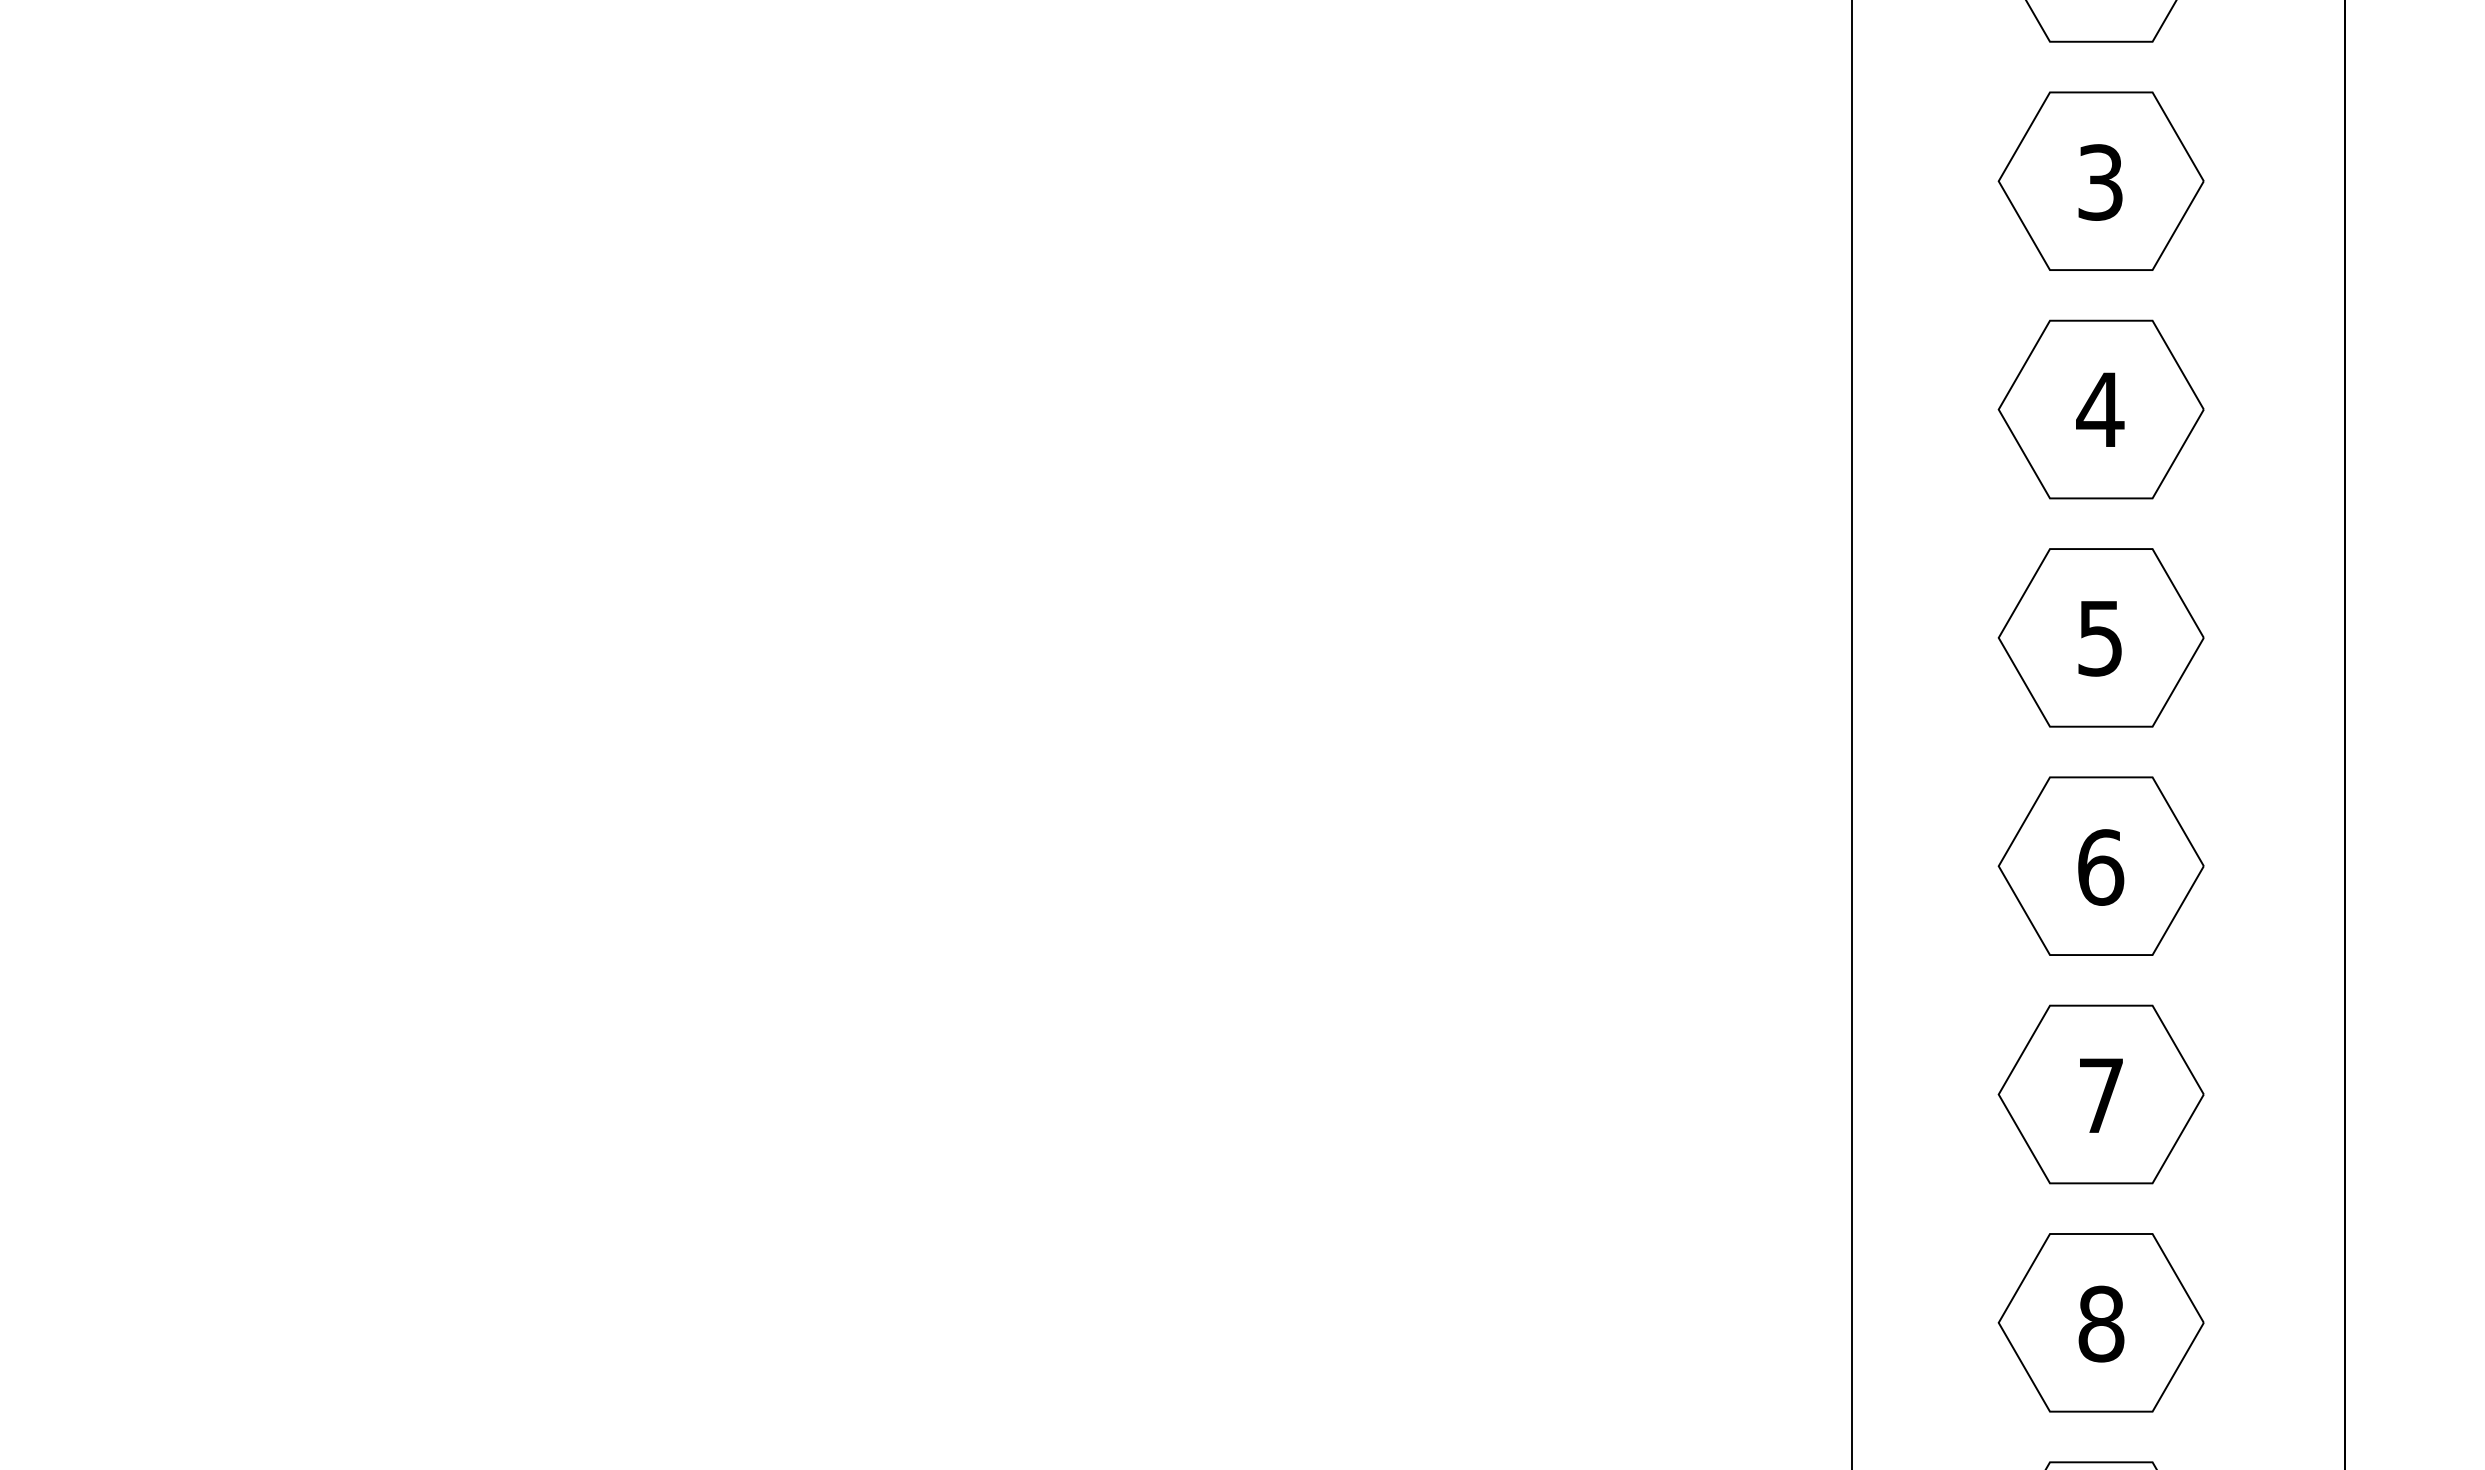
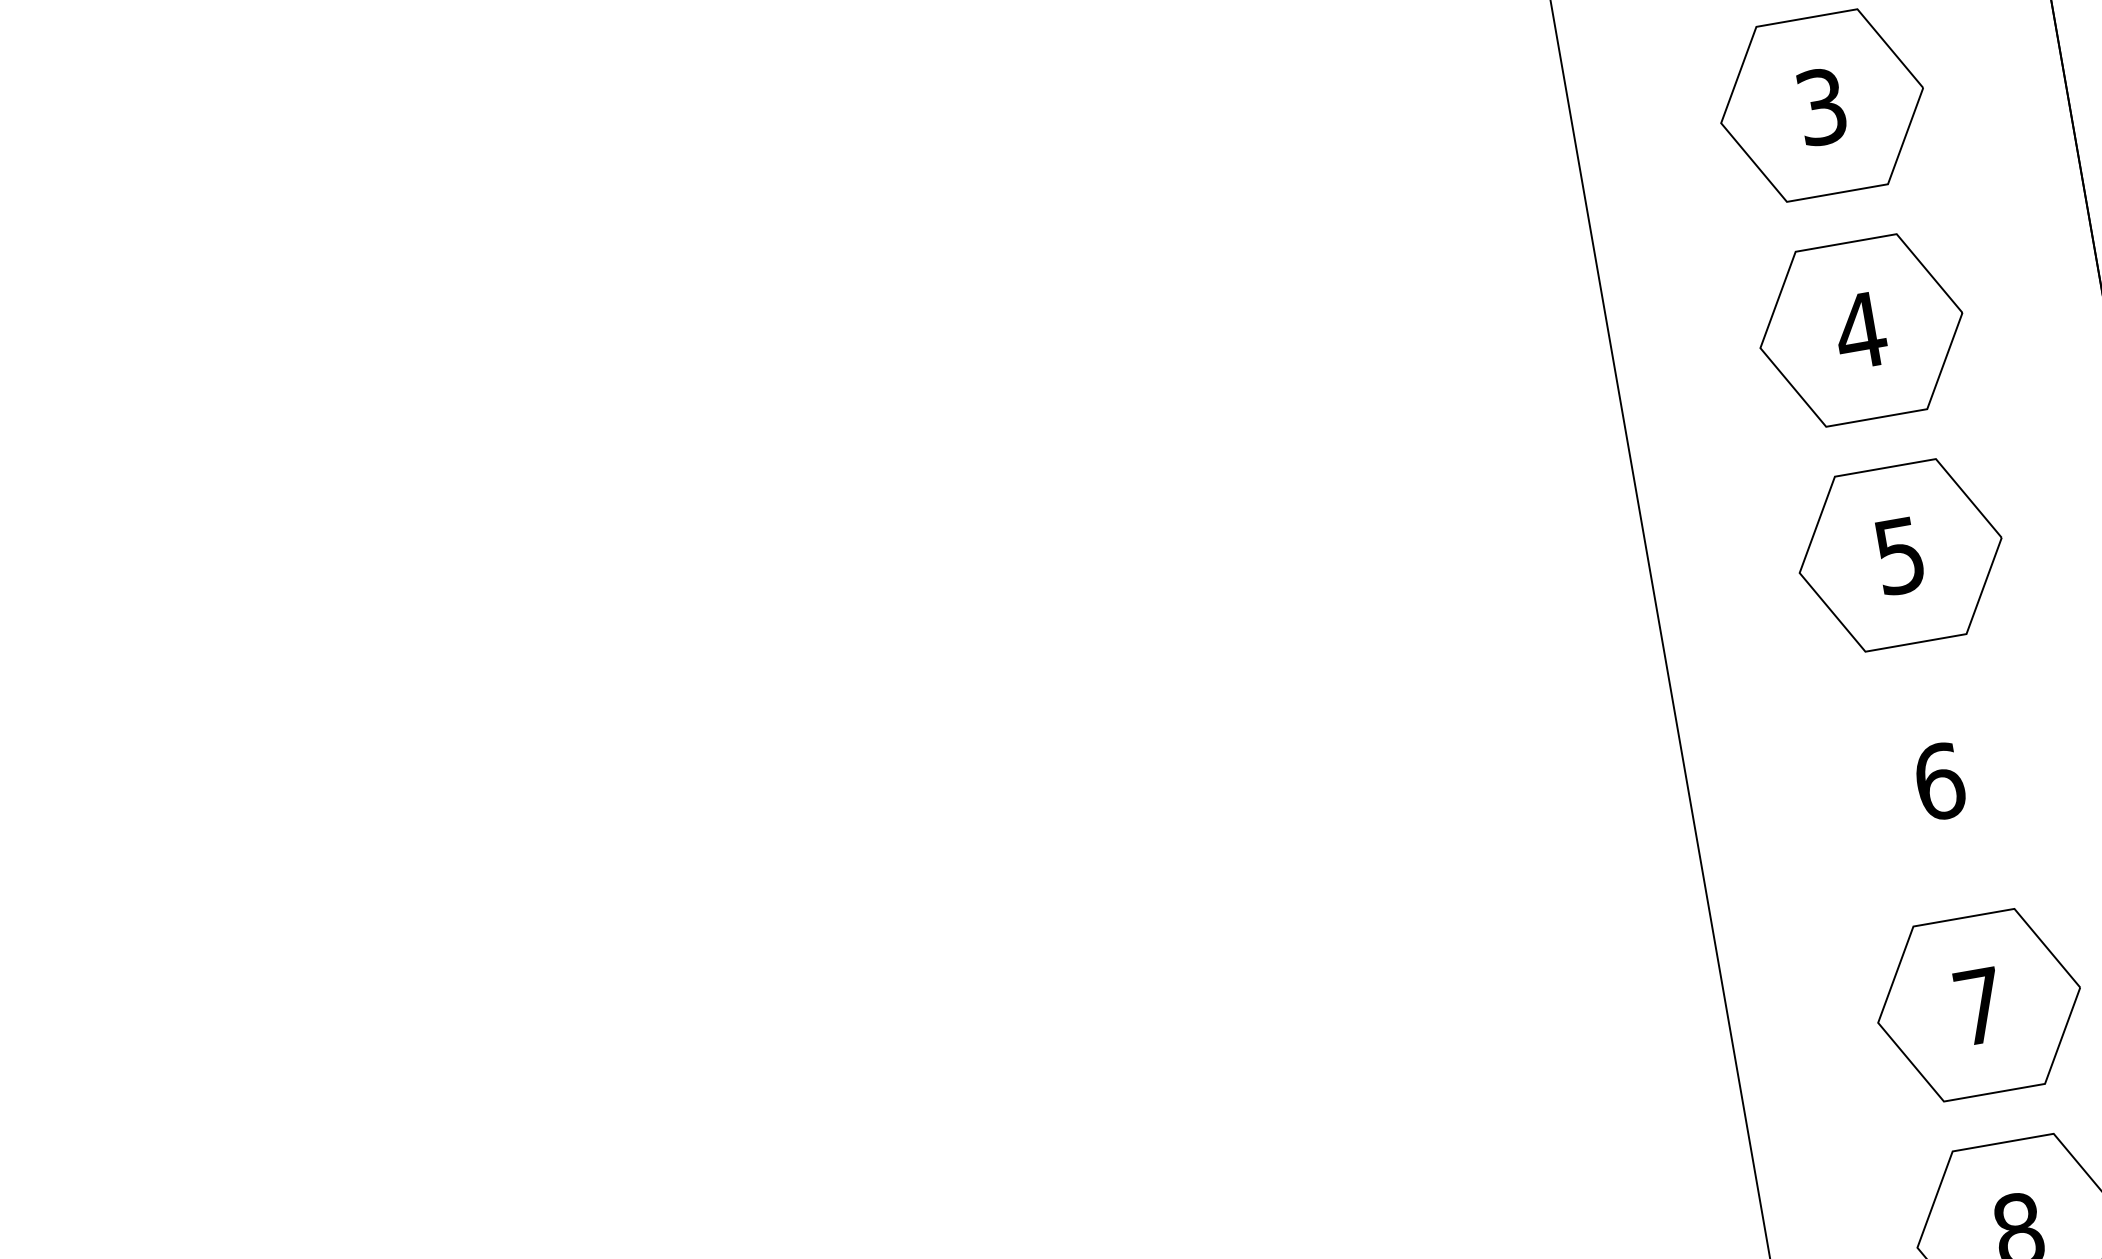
part: (2100, 865) -> (1939, 779), removed

